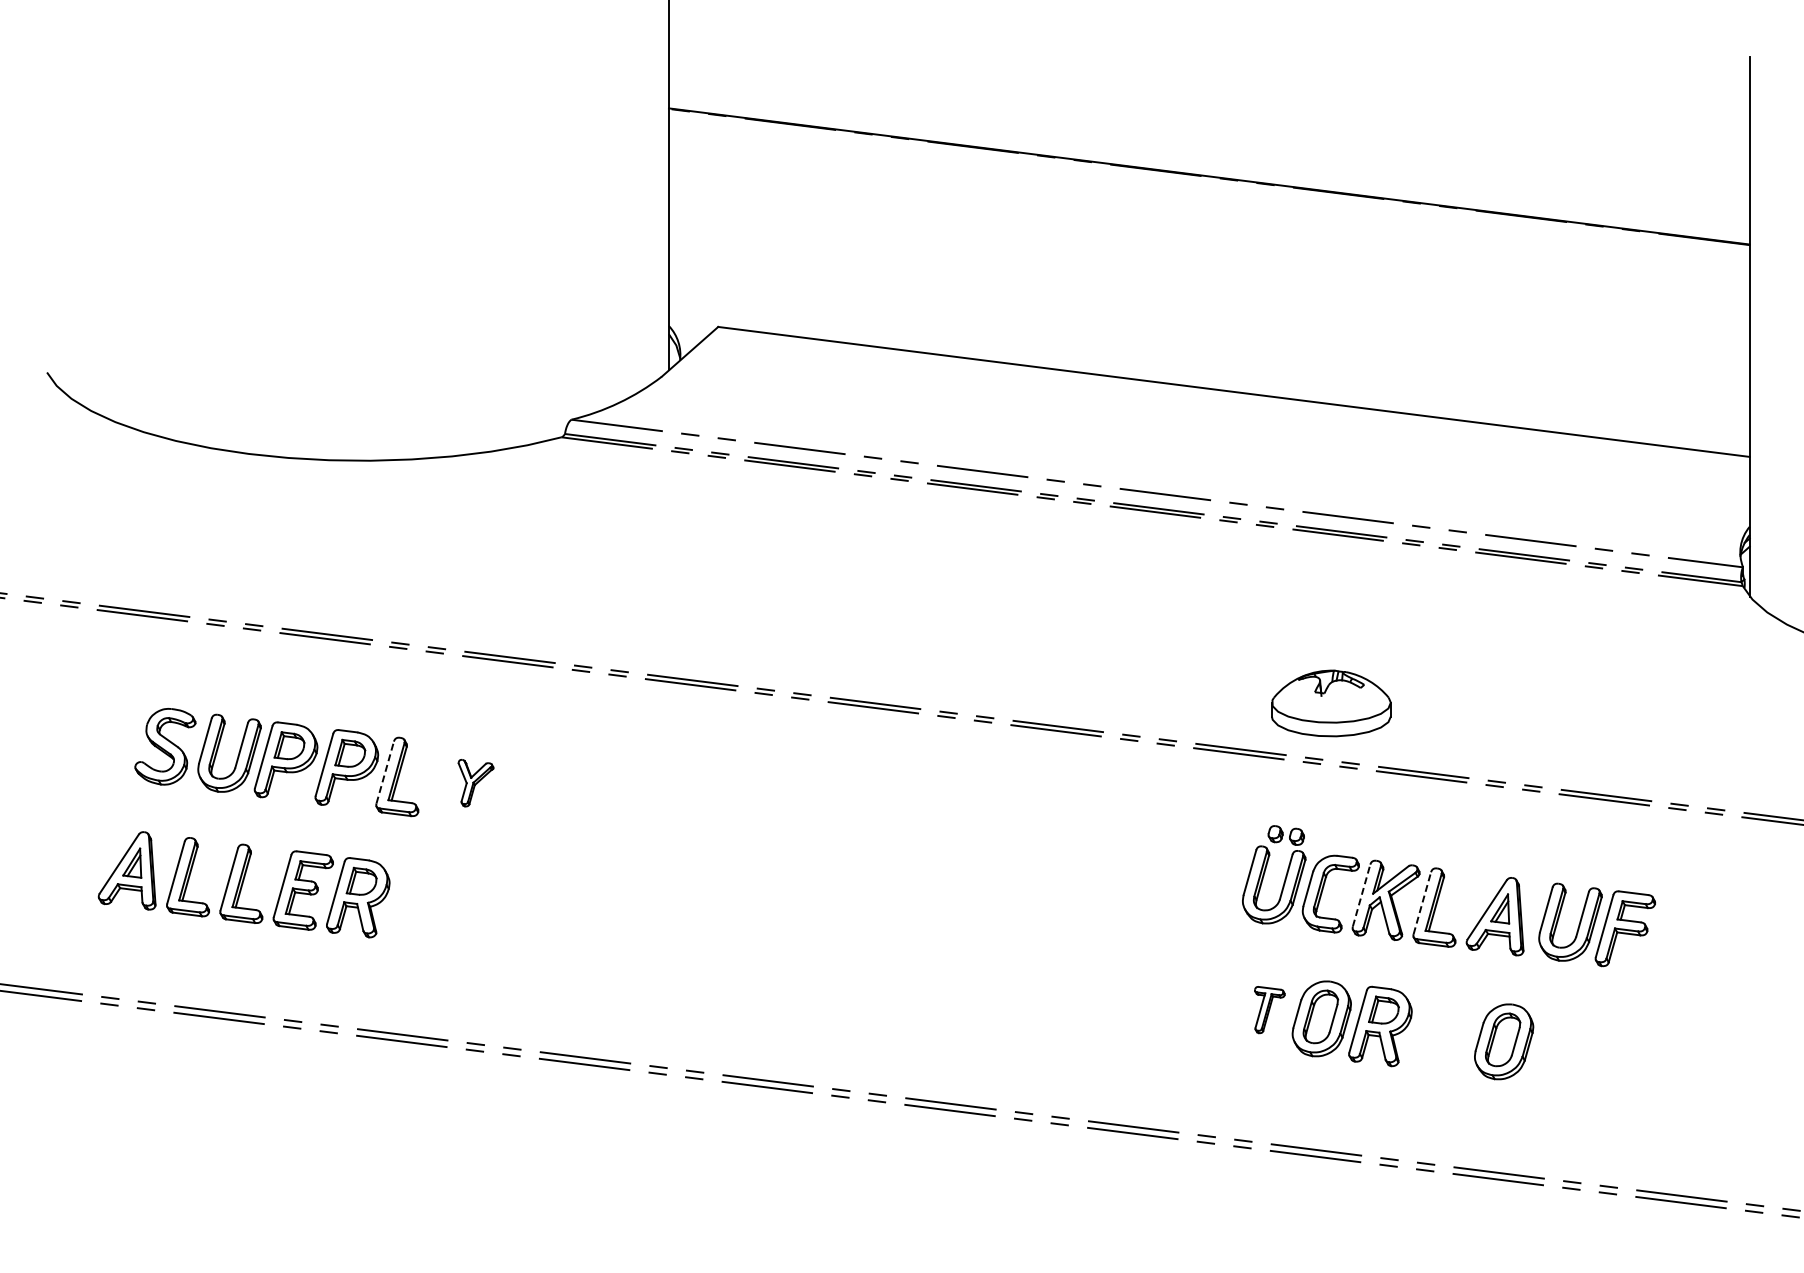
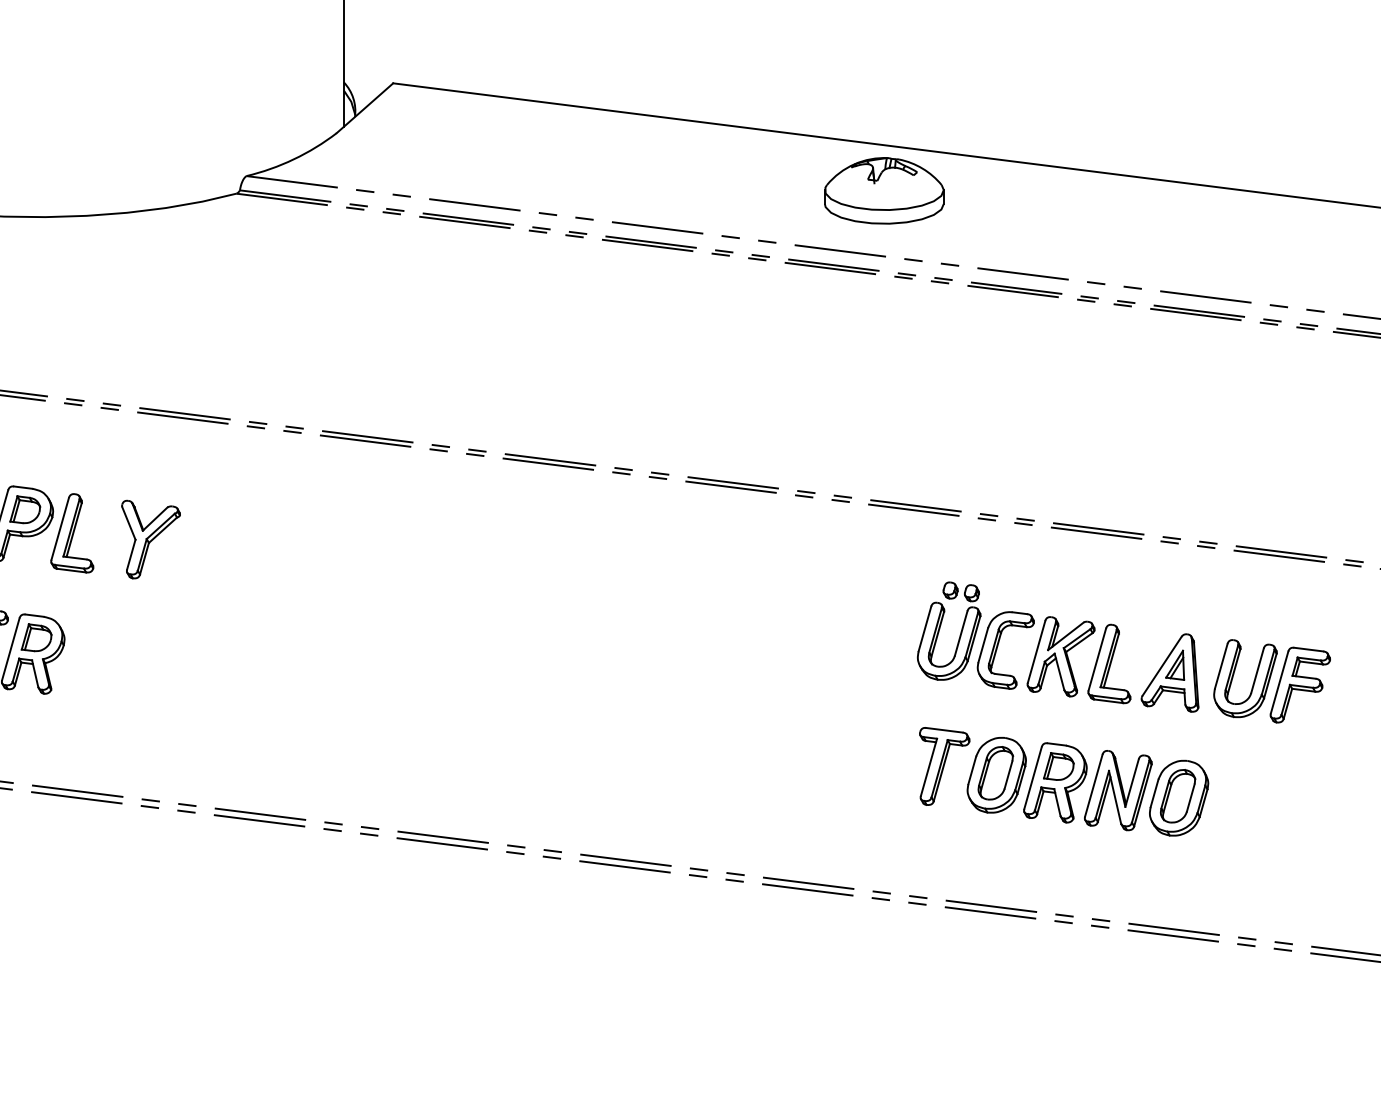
part: (1331, 703) -> (884, 190), moved
line: (385, 772) -> (60, 528), dashed -> solid
part: (475, 782) -> (150, 538), size x1.67
line: (1361, 895) -> (1036, 651), dashed -> solid
line: (1422, 902) -> (1097, 658), dashed -> solid
part: (1269, 1009) -> (944, 765), size x1.67
part: (1443, 1033) -> (1118, 789), added

